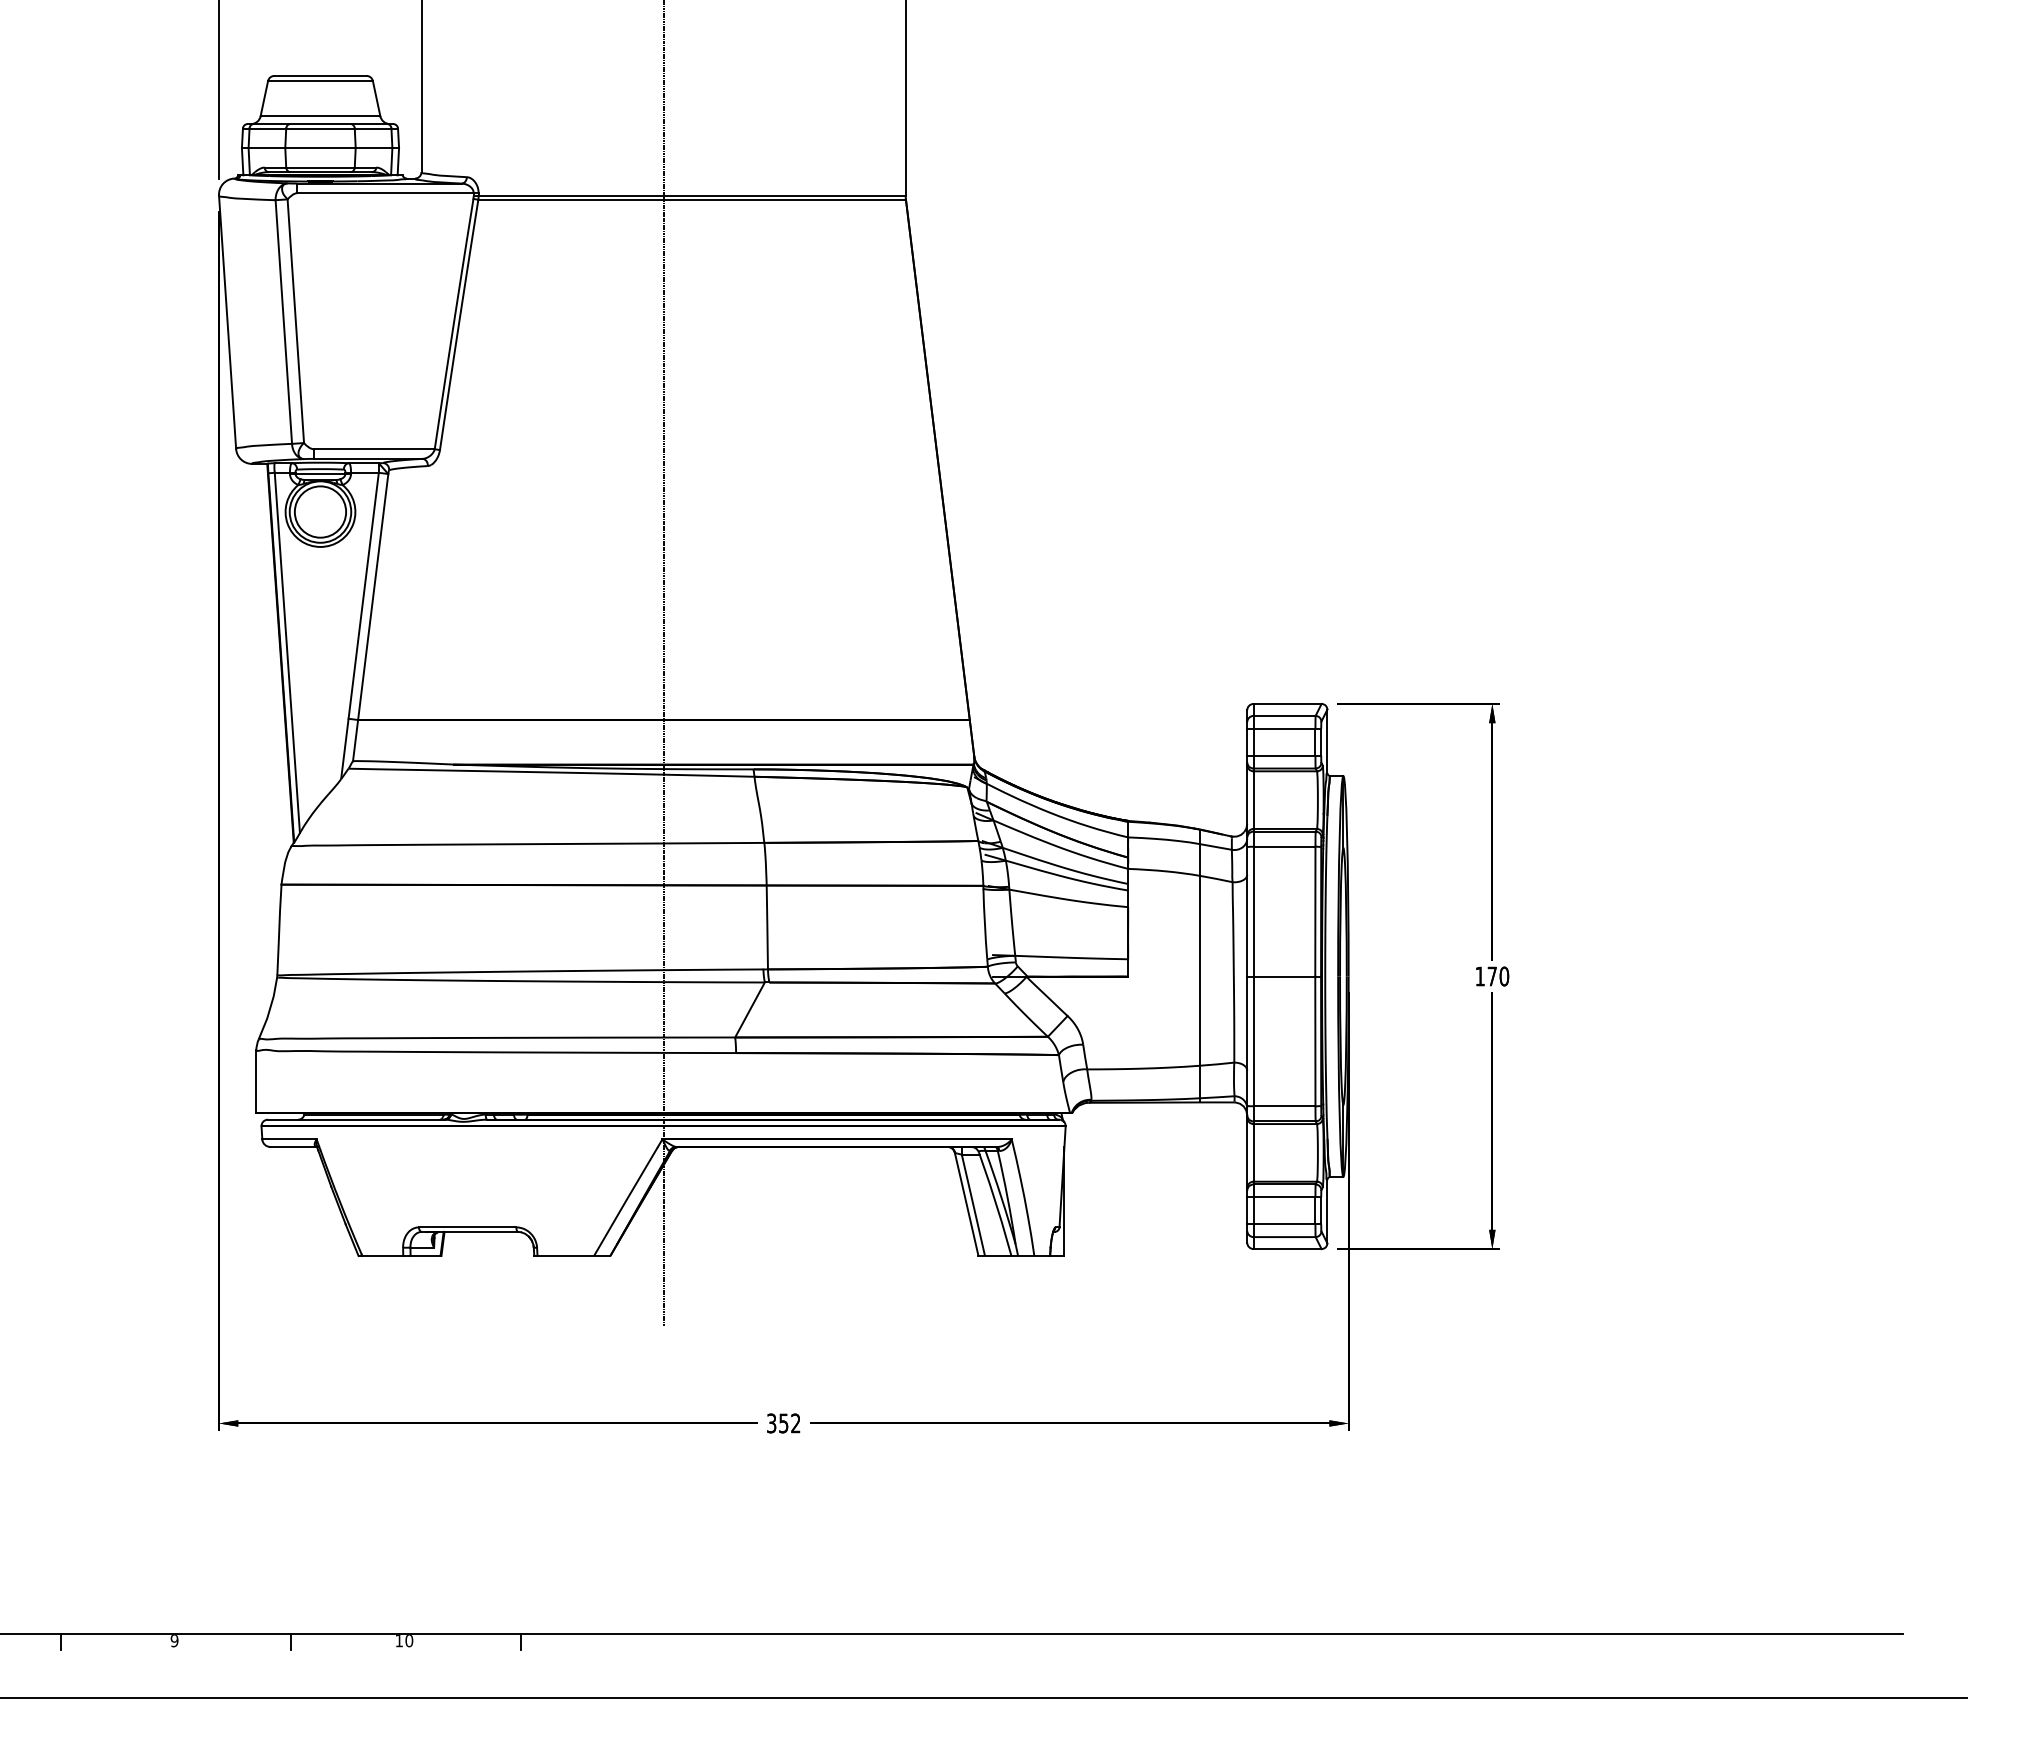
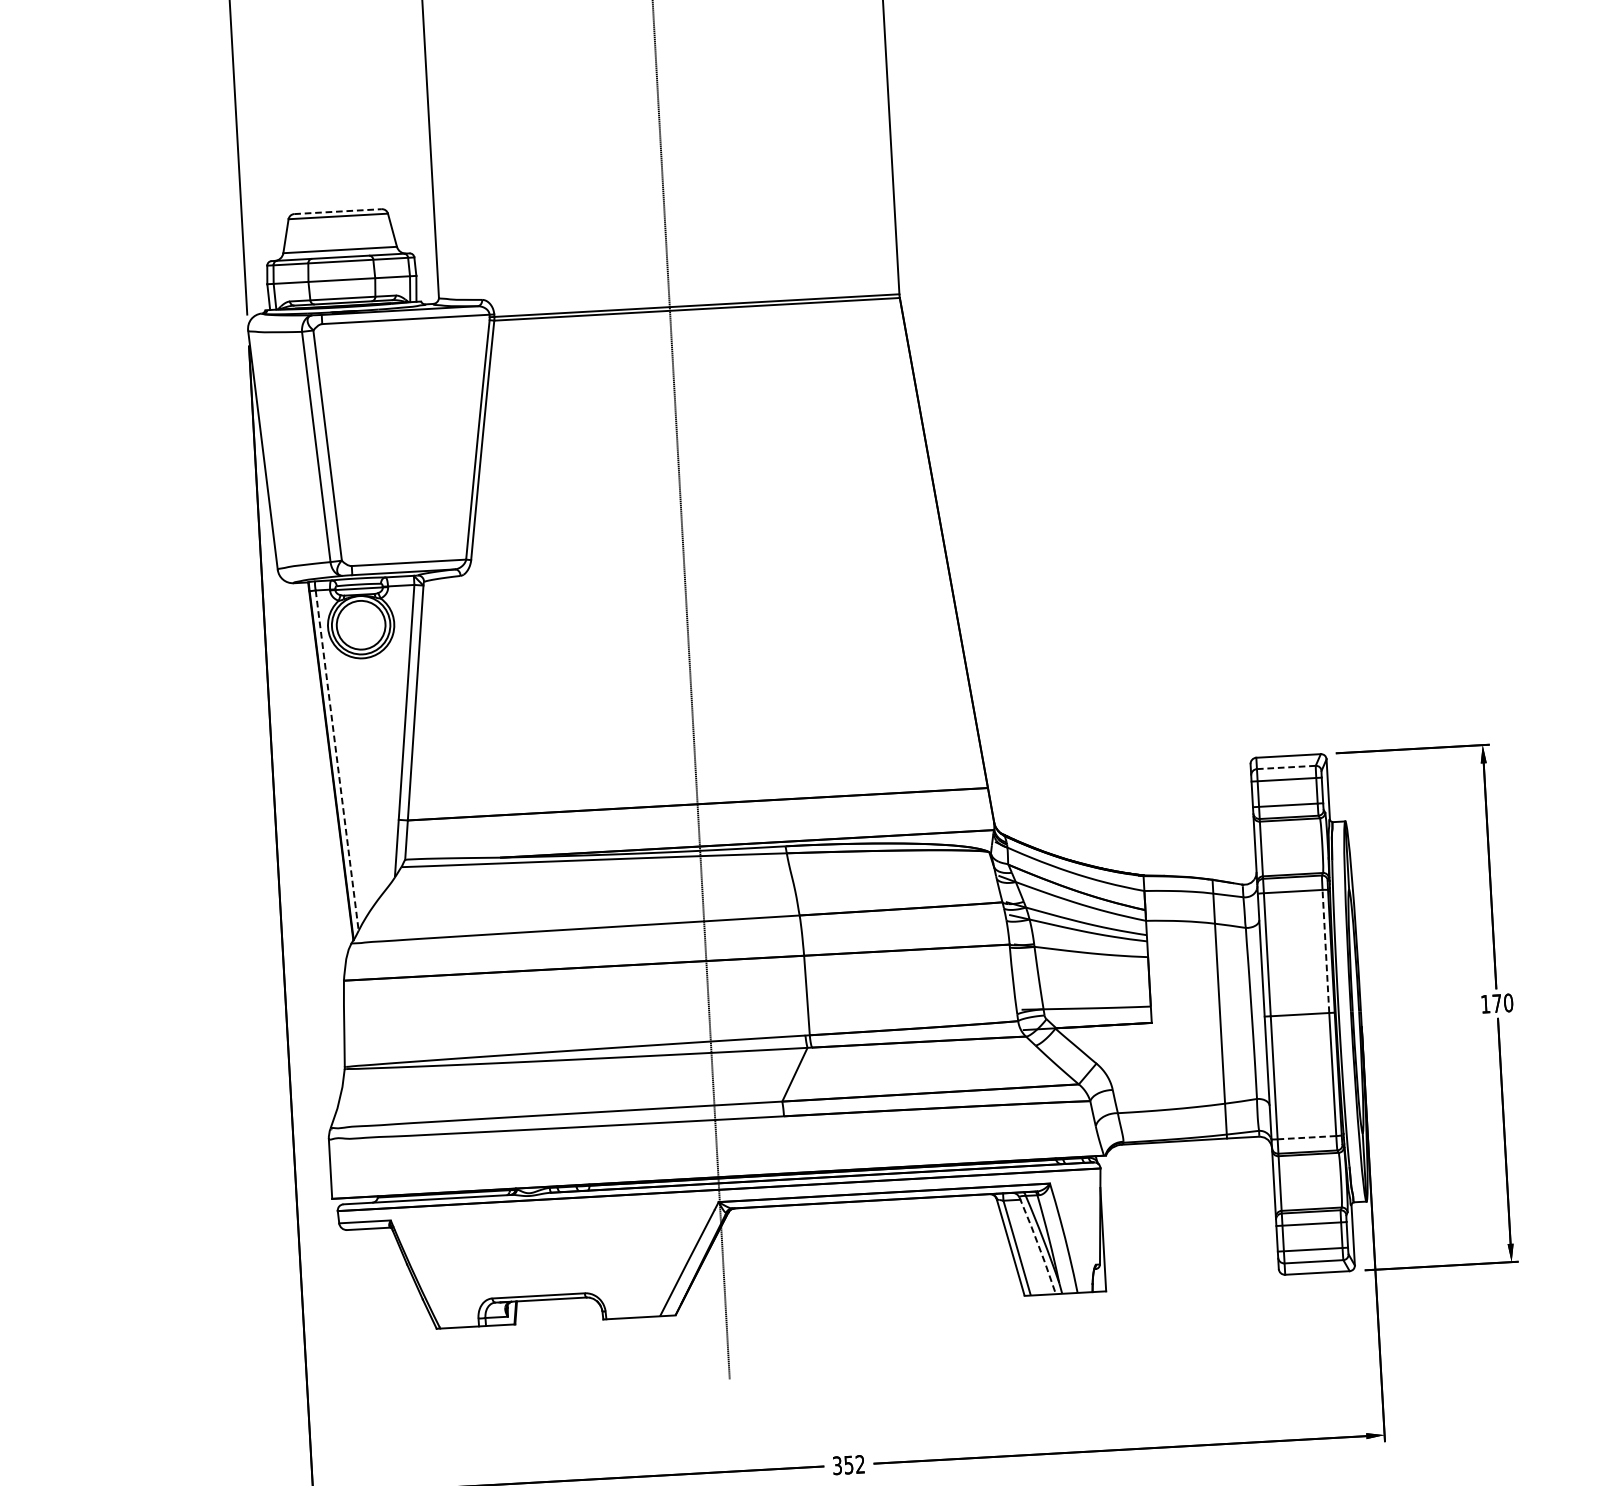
line: (321, 75) -> (338, 211), solid -> dashed
line: (287, 652) -> (337, 760), solid -> dashed
line: (1284, 715) -> (1286, 767), solid -> dashed
line: (1315, 911) -> (1326, 951), solid -> dashed
line: (1284, 1106) -> (1306, 1137), solid -> dashed
line: (996, 1203) -> (1038, 1245), solid -> dashed

